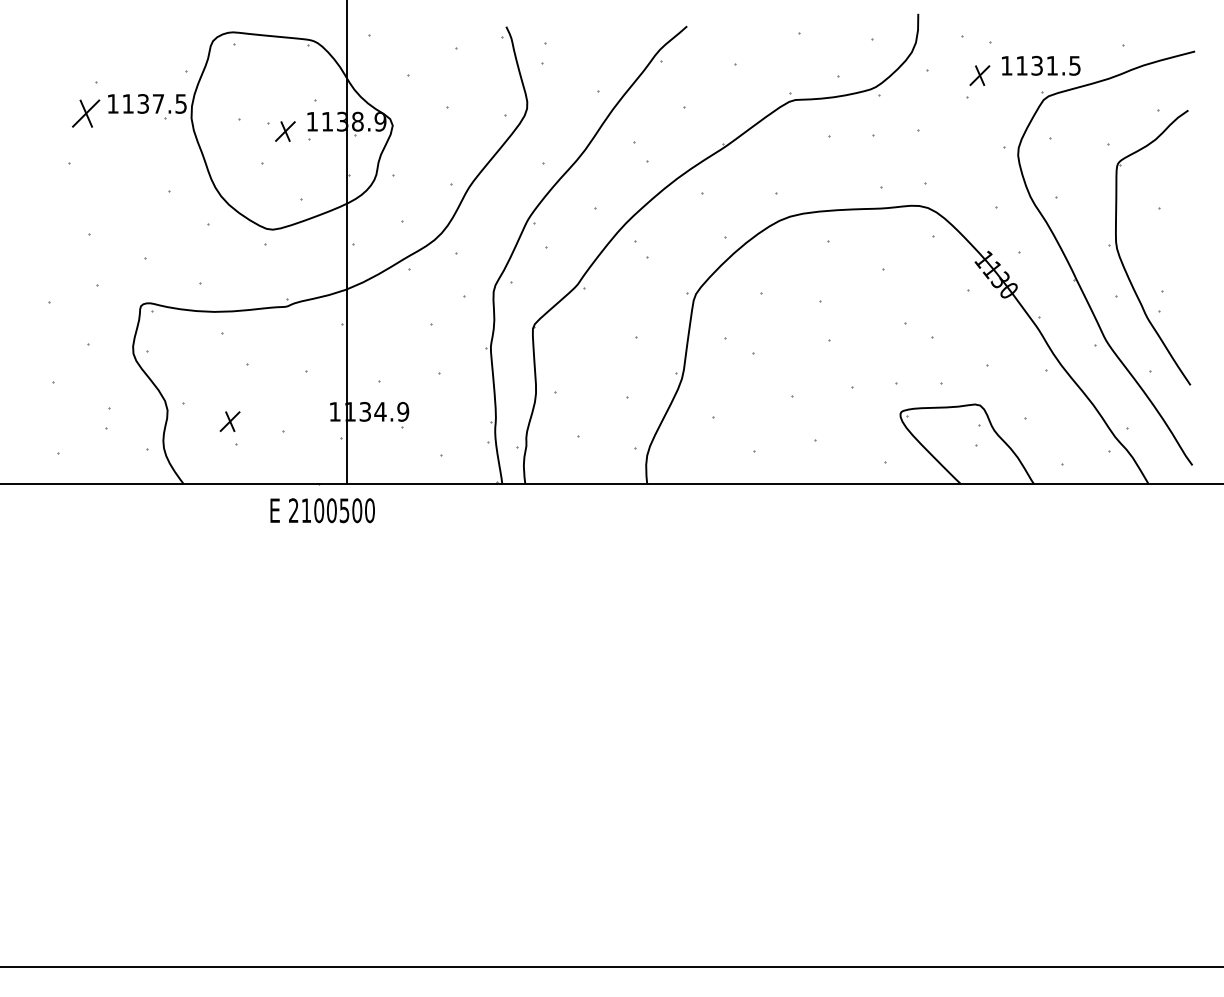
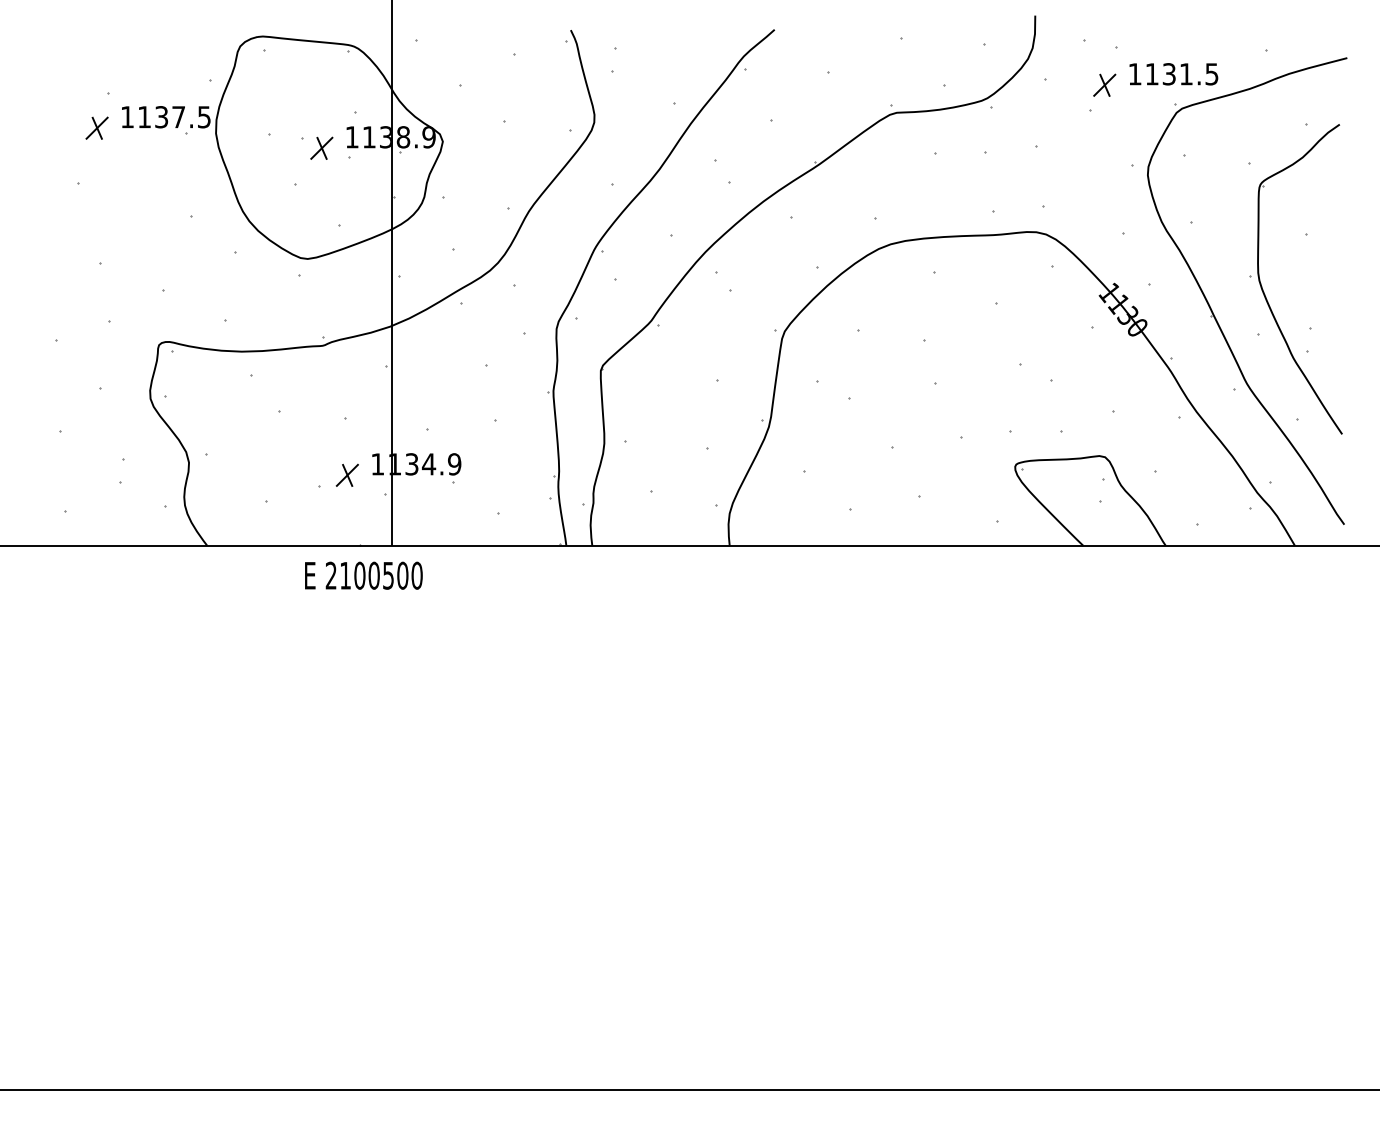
part: (85, 113) -> (96, 127), size x0.71
part: (229, 421) -> (346, 475), moved

